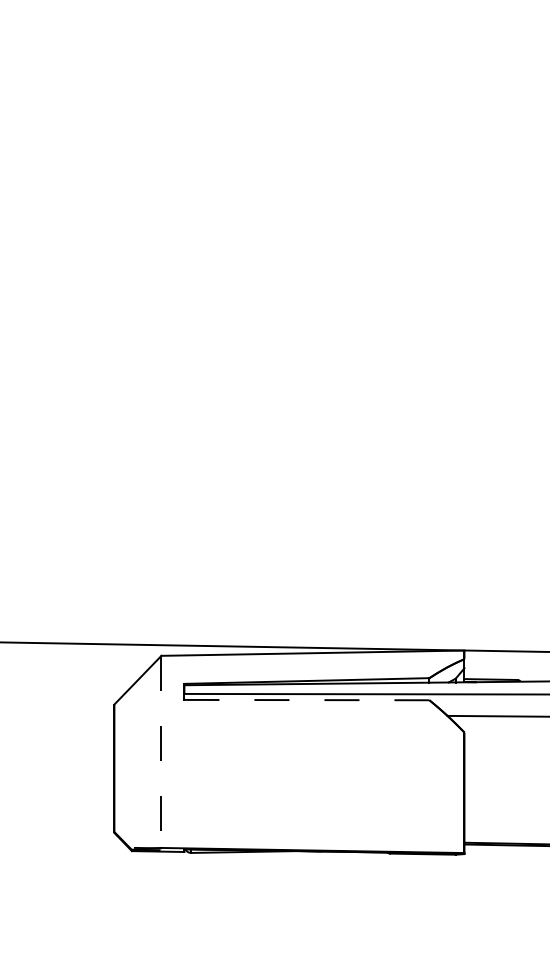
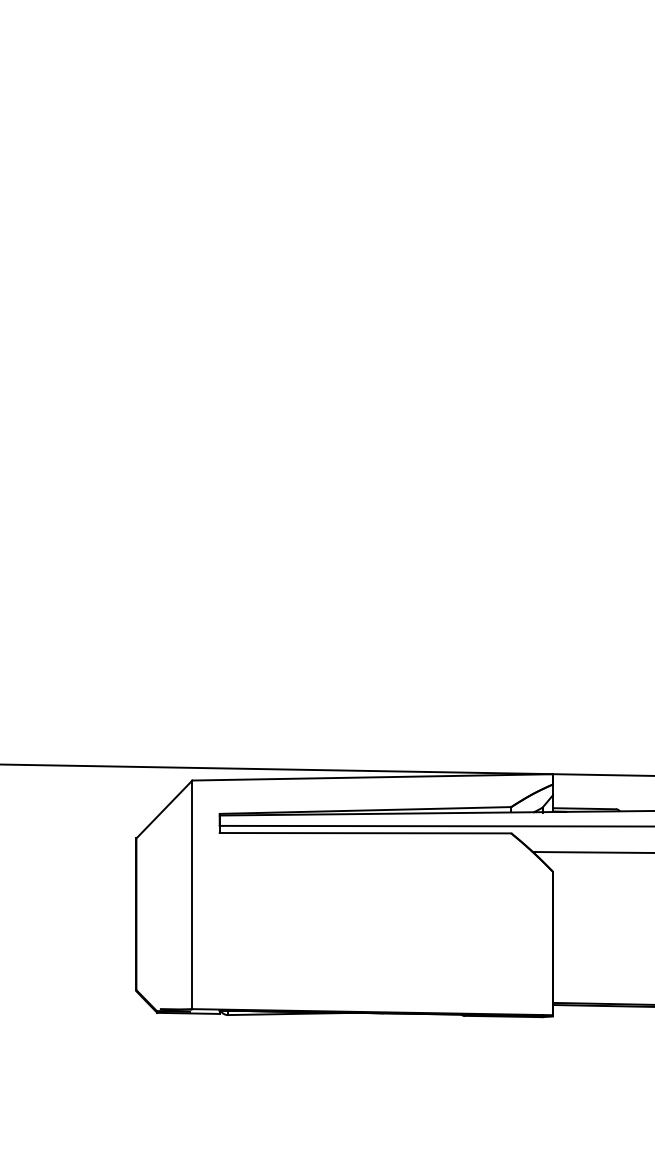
line: (306, 700) -> (365, 833), dashed -> solid
line: (161, 752) -> (192, 895), dashed -> solid

